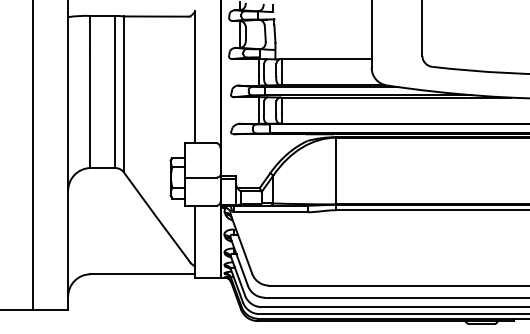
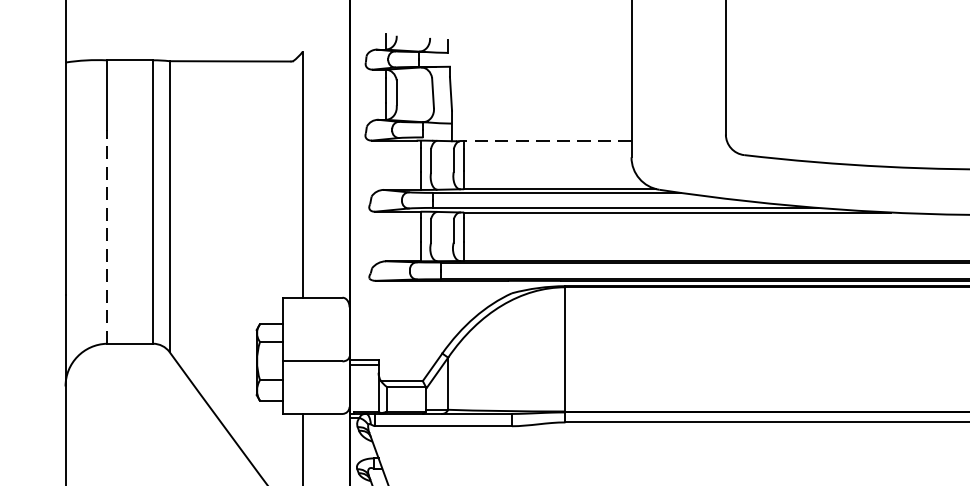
line: (325, 59) -> (545, 141), solid -> dashed
line: (90, 110) -> (107, 236), solid -> dashed

